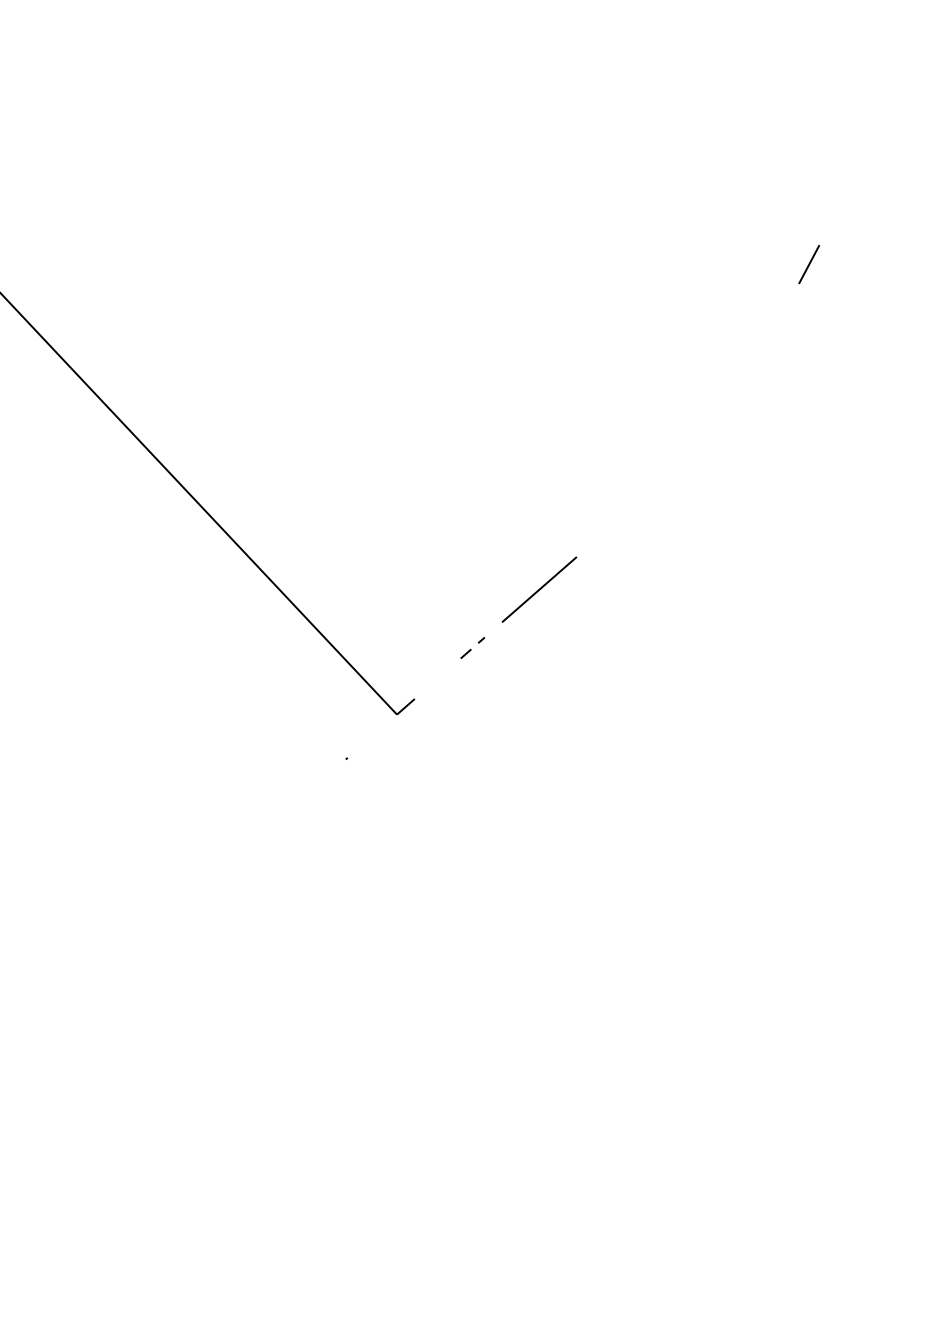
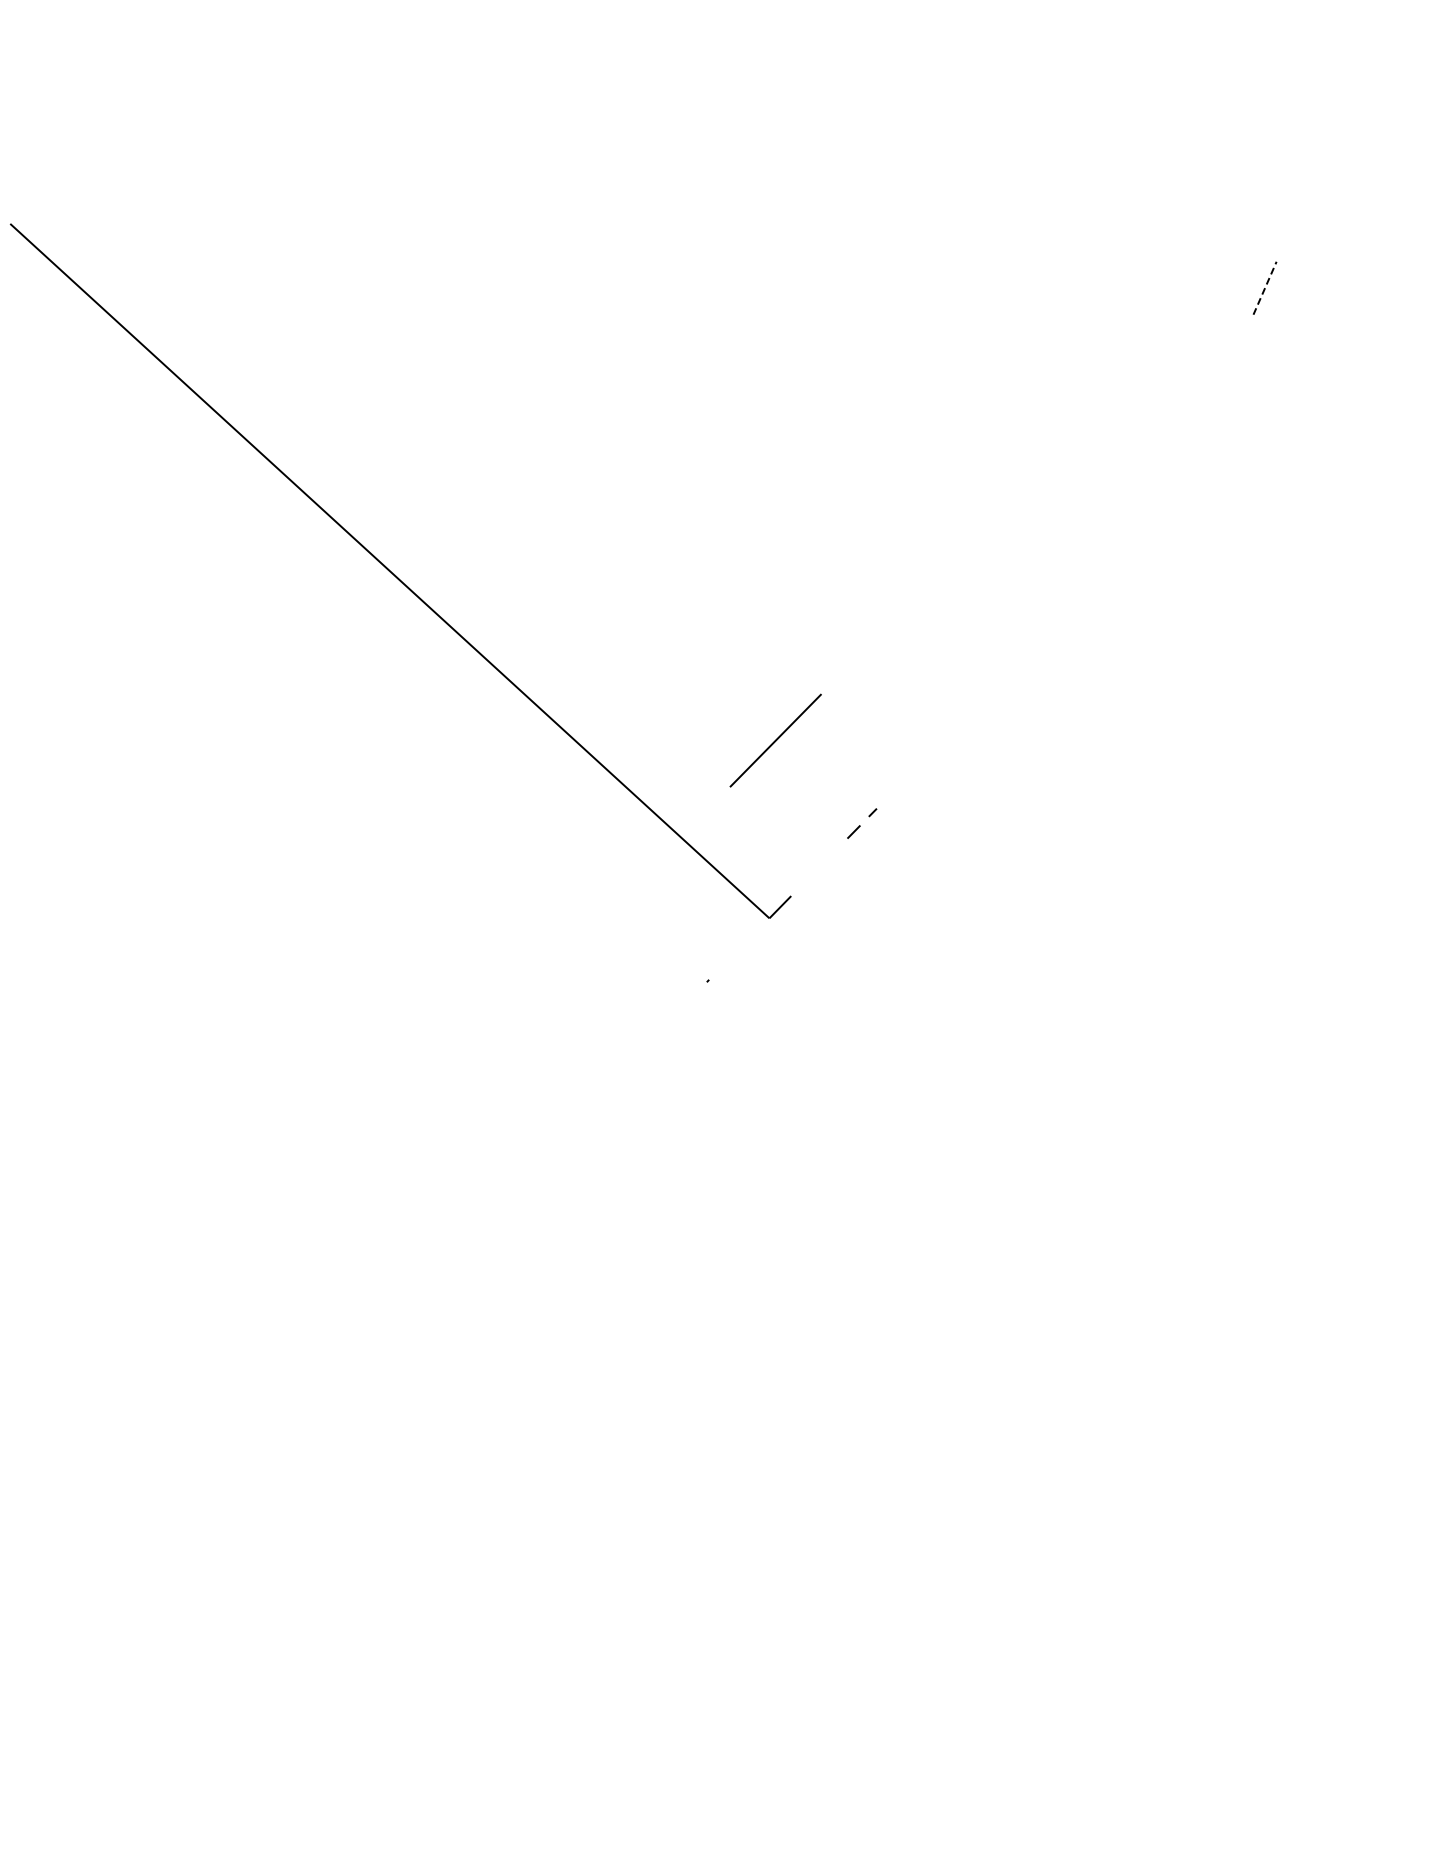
line: (809, 264) -> (1265, 288), solid -> dashed
line: (539, 589) -> (775, 740), moved

